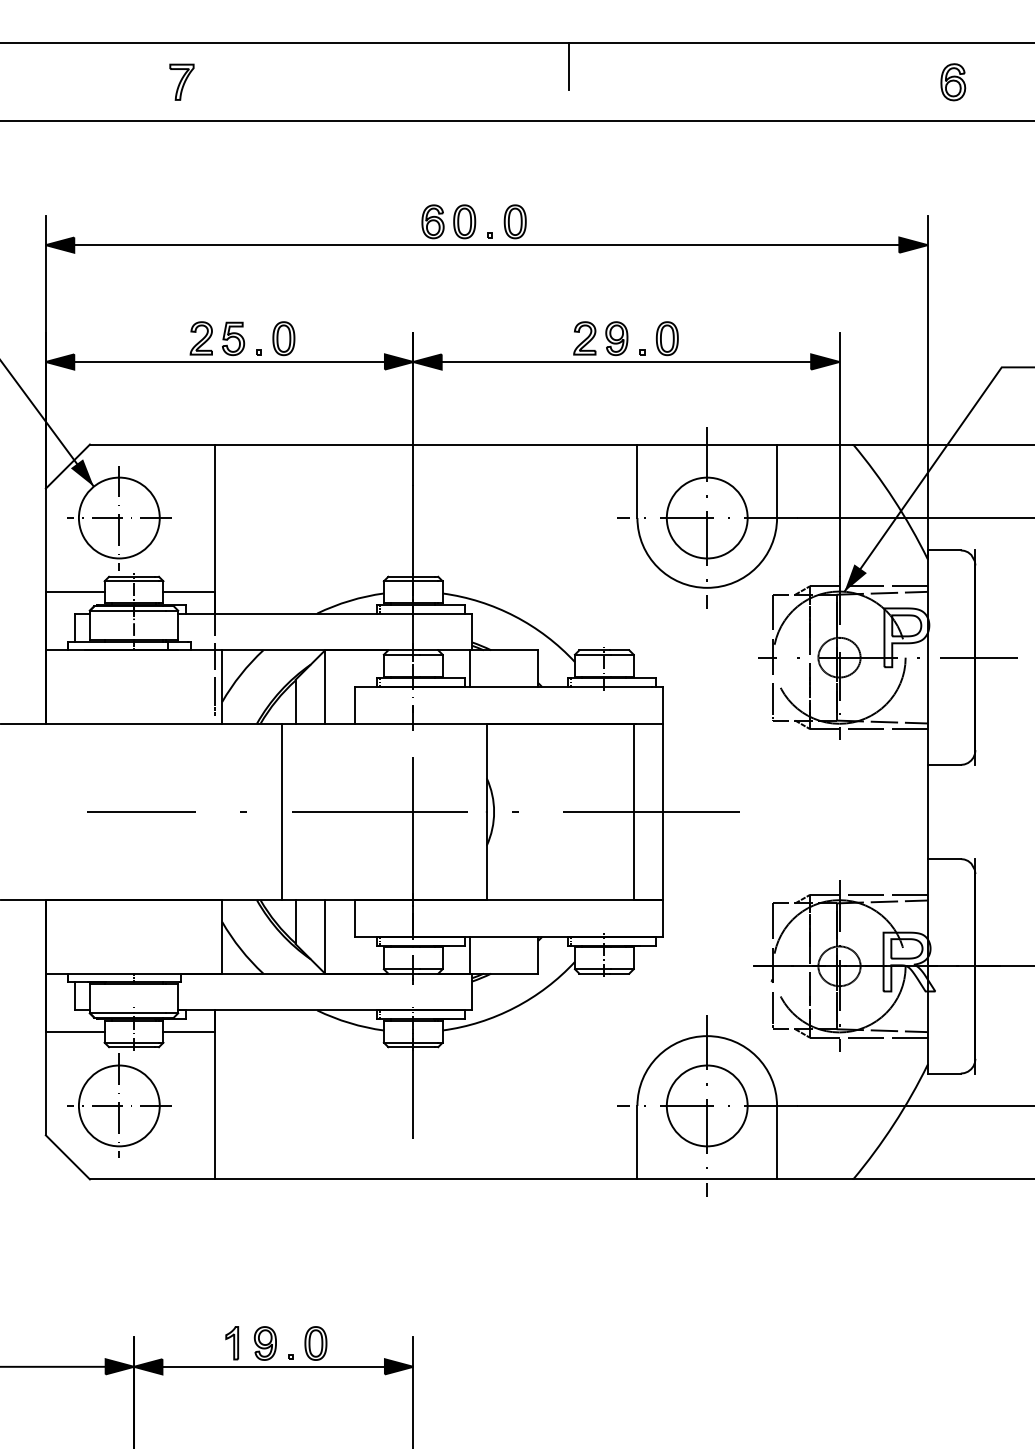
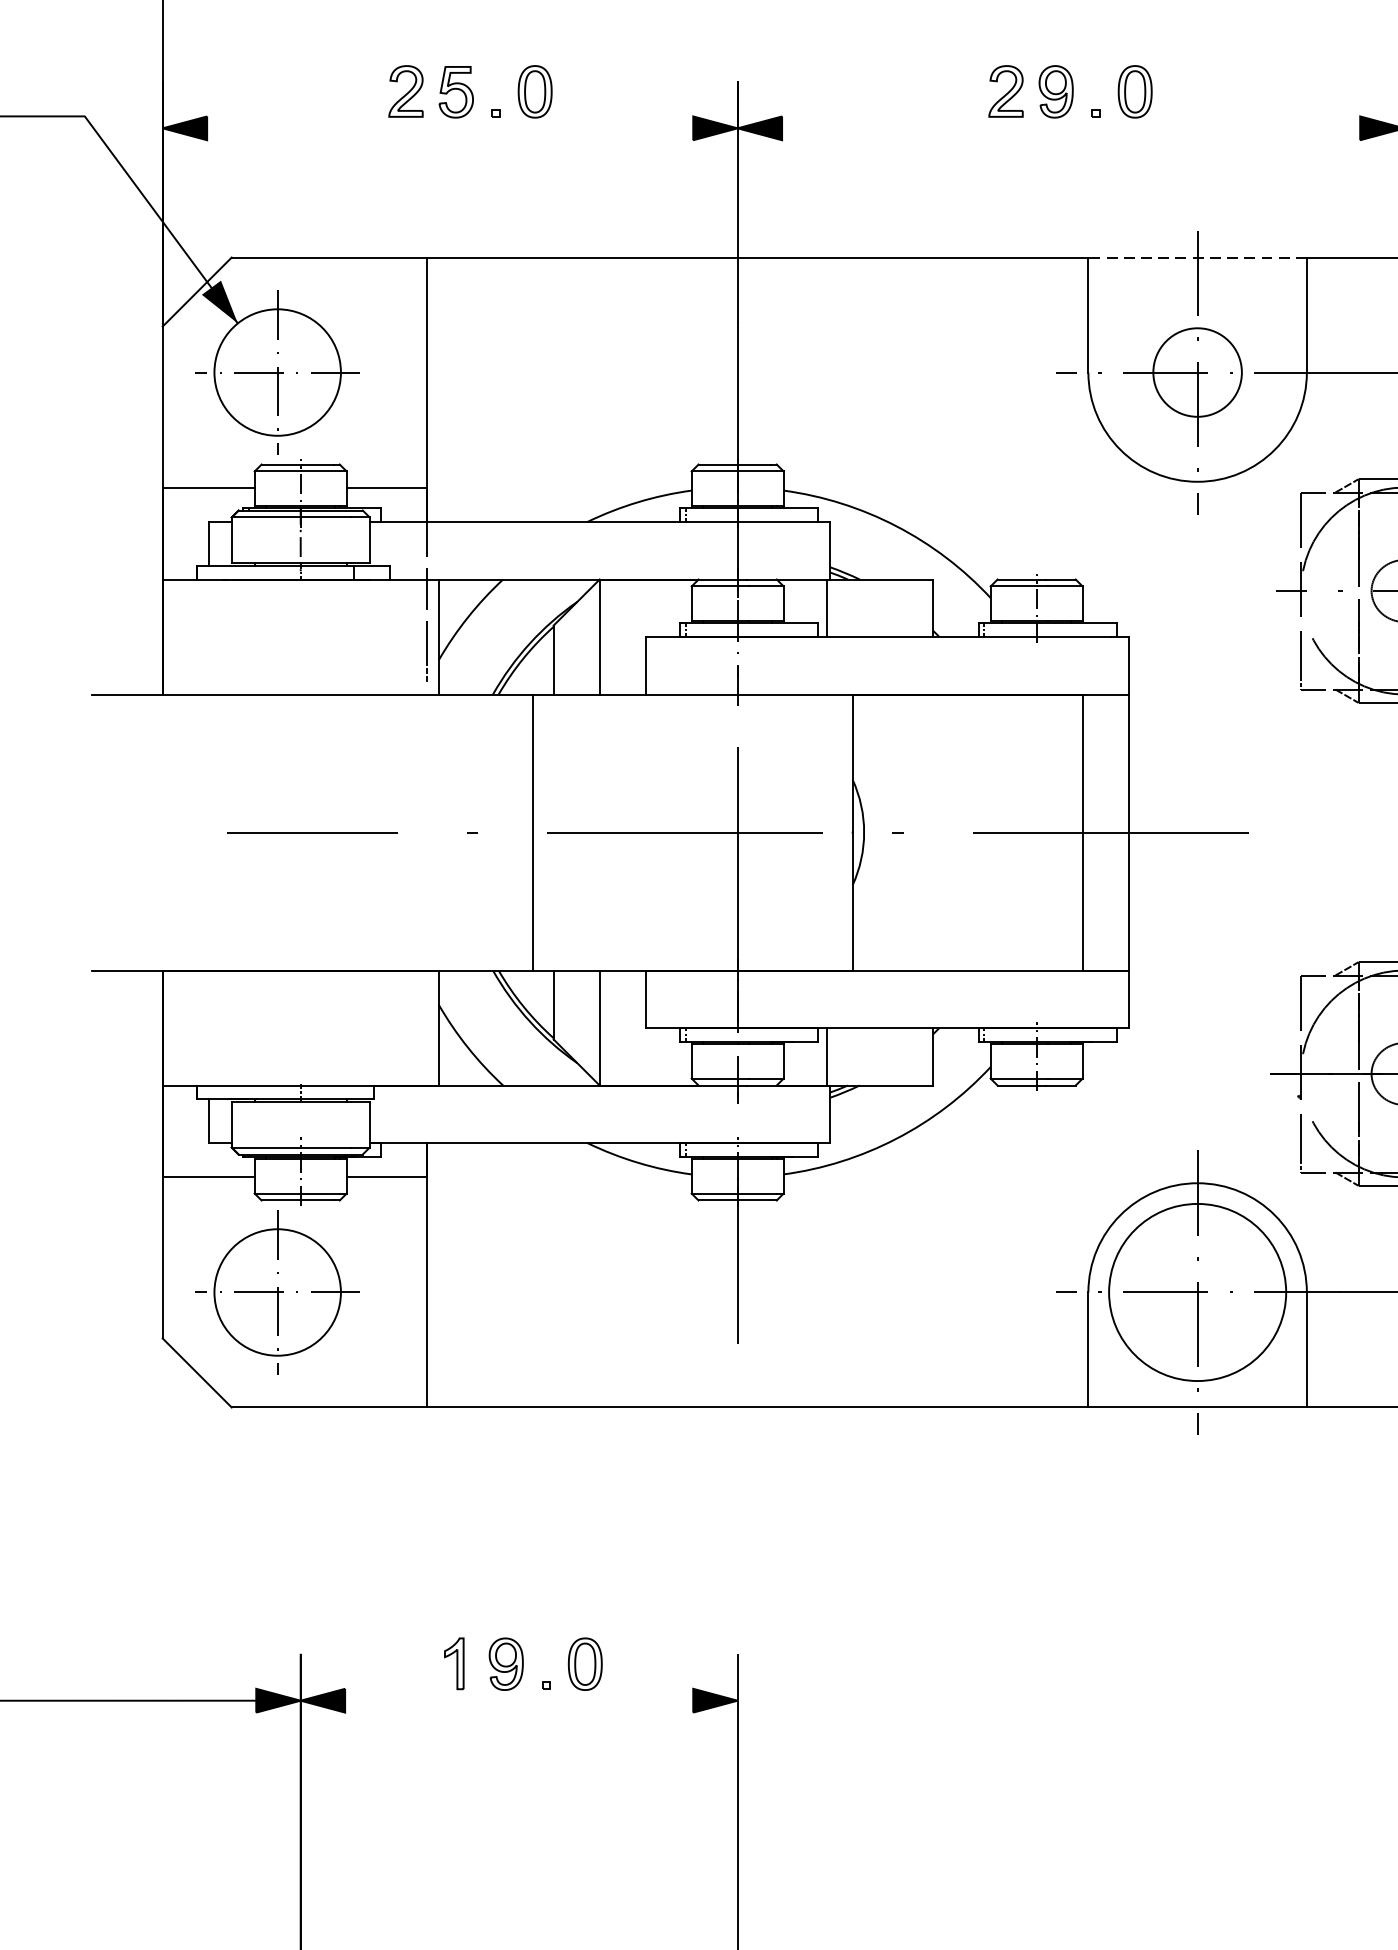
line: (229, 361) -> (450, 127), removed
line: (626, 361) -> (1071, 127), removed
line: (707, 444) -> (1198, 257), solid -> dashed
circle: (706, 517) -> (1196, 371), size x0.7
circle: (706, 1105) -> (1196, 1291), size x1.4
line: (273, 1366) -> (518, 1700), removed

